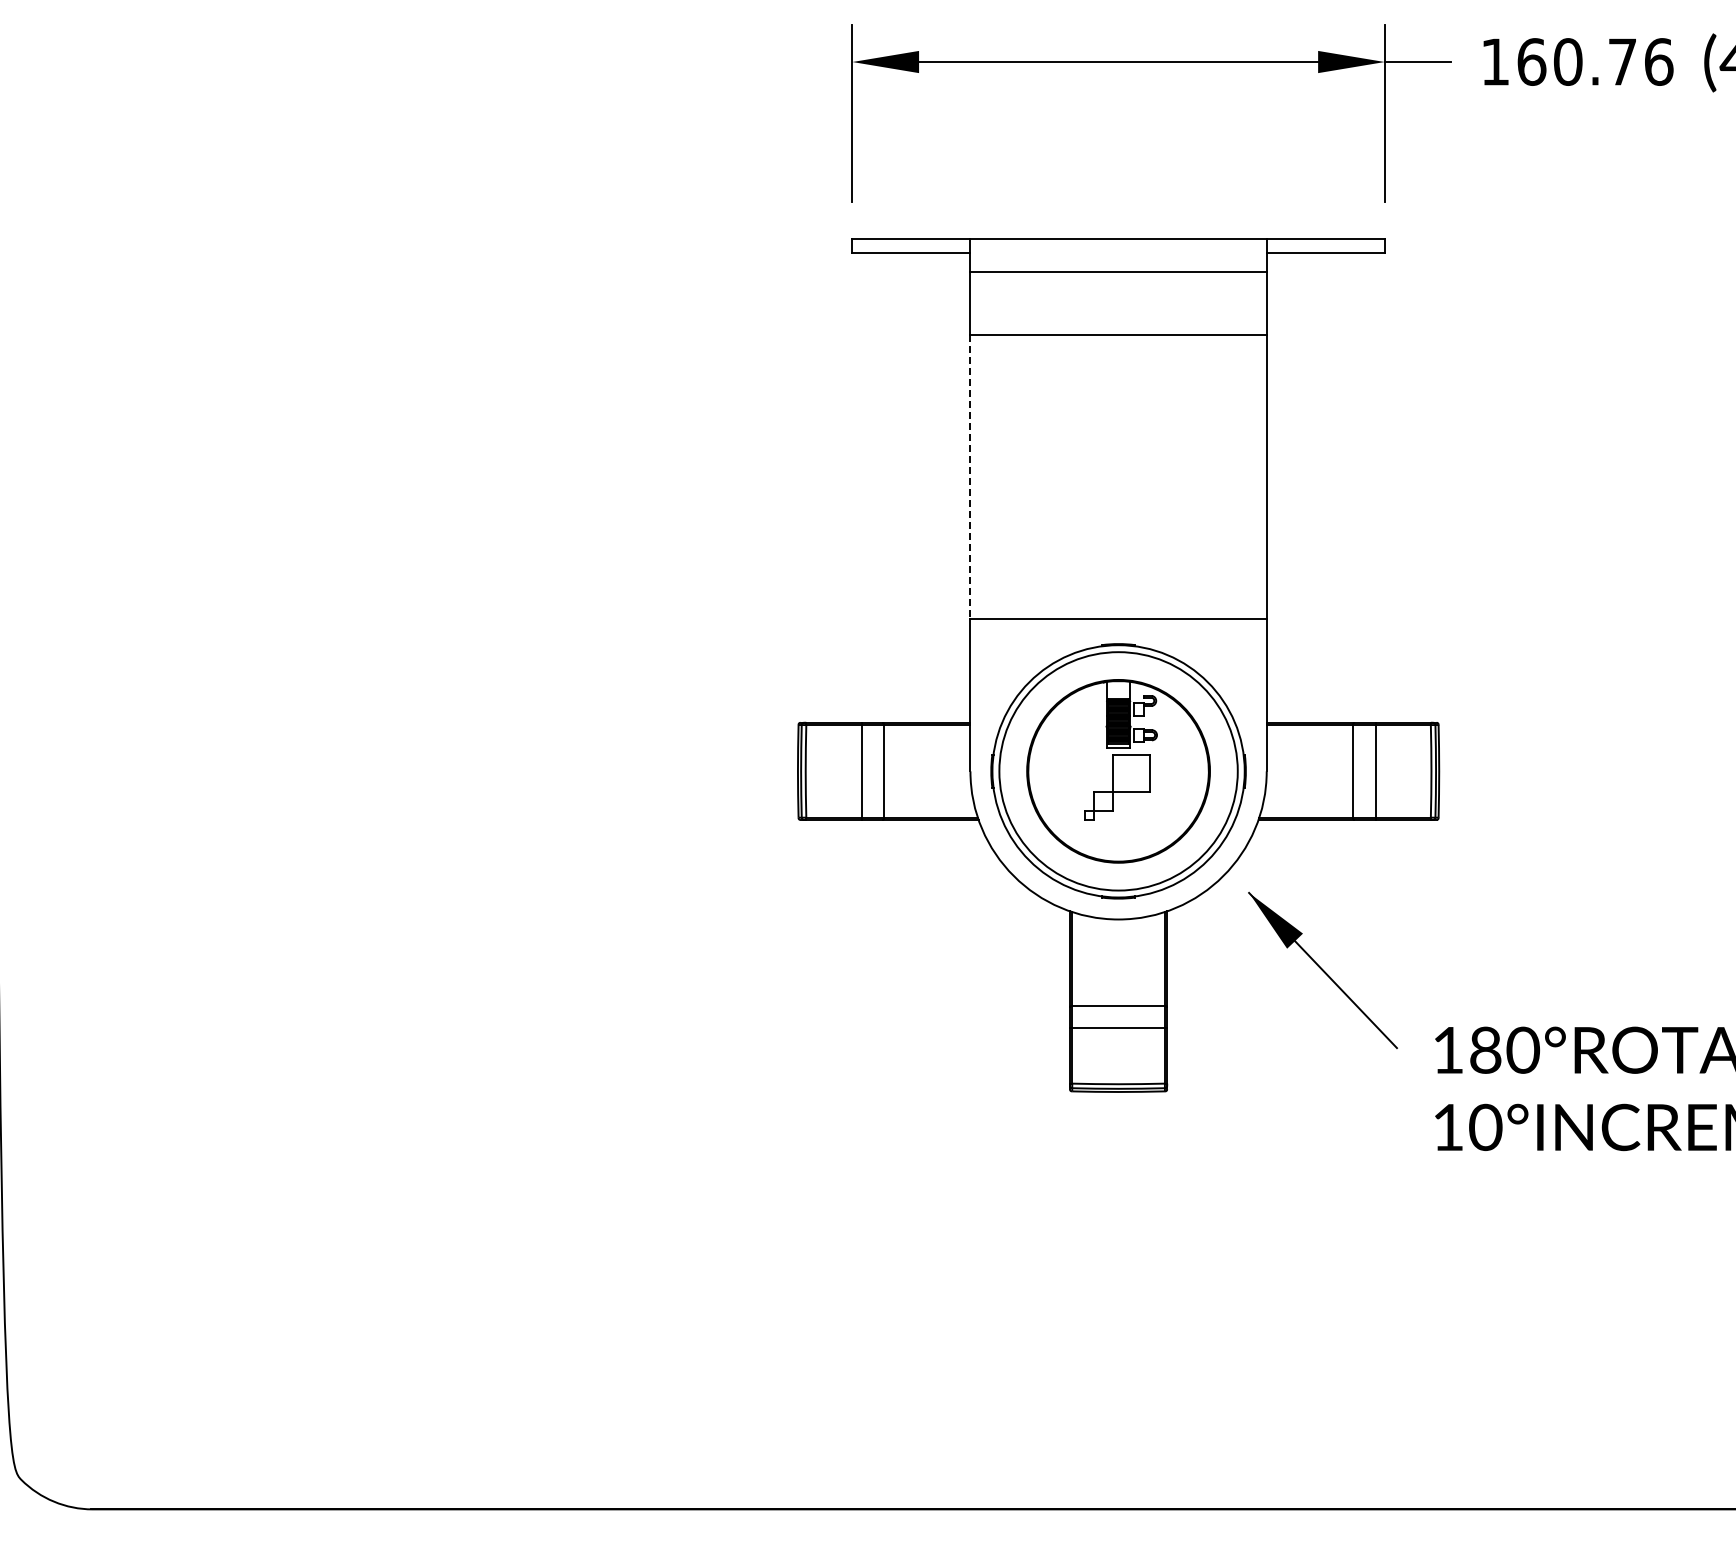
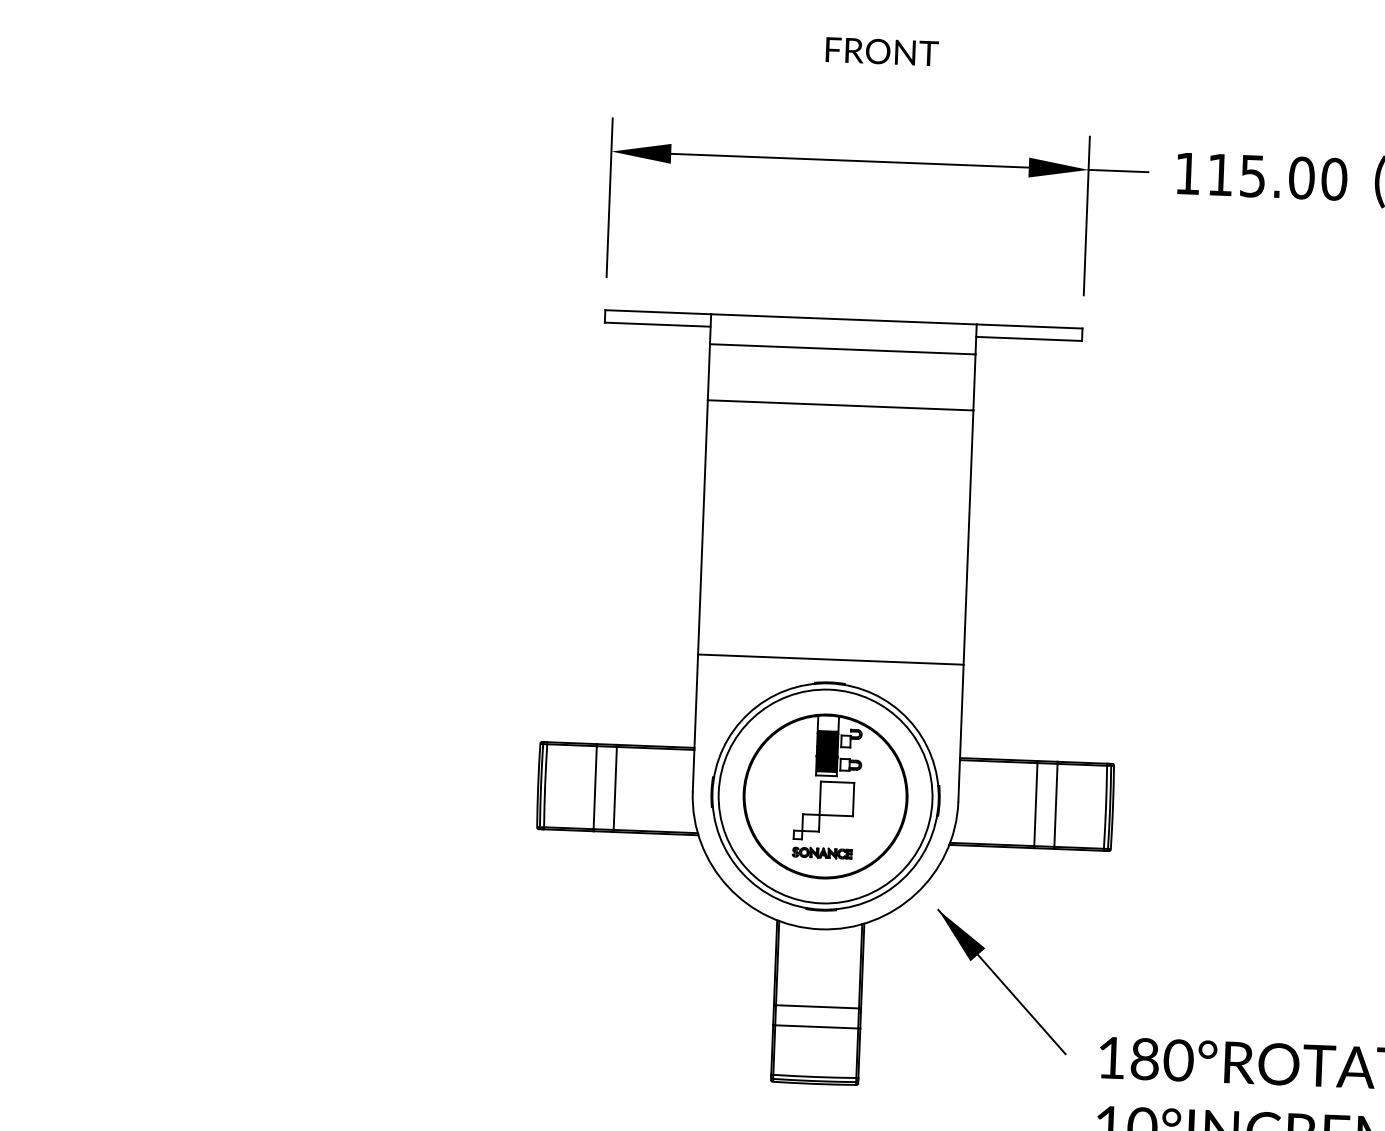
text: (1595, 61) -> (1277, 176), 160.76 -> 115.00
line: (970, 476) -> (703, 527), dashed -> solid
part: (1116, 834) -> (821, 853), added

